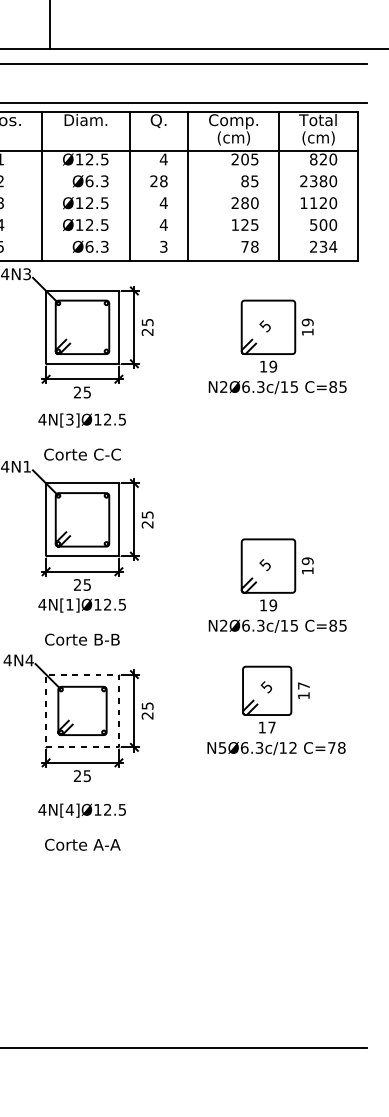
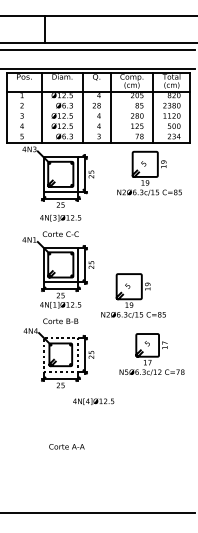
part: (277, 344) -> (149, 172), moved
part: (277, 584) -> (133, 295), moved
text: (81, 810) -> (93, 401), moved
text: (81, 844) -> (66, 446), moved

